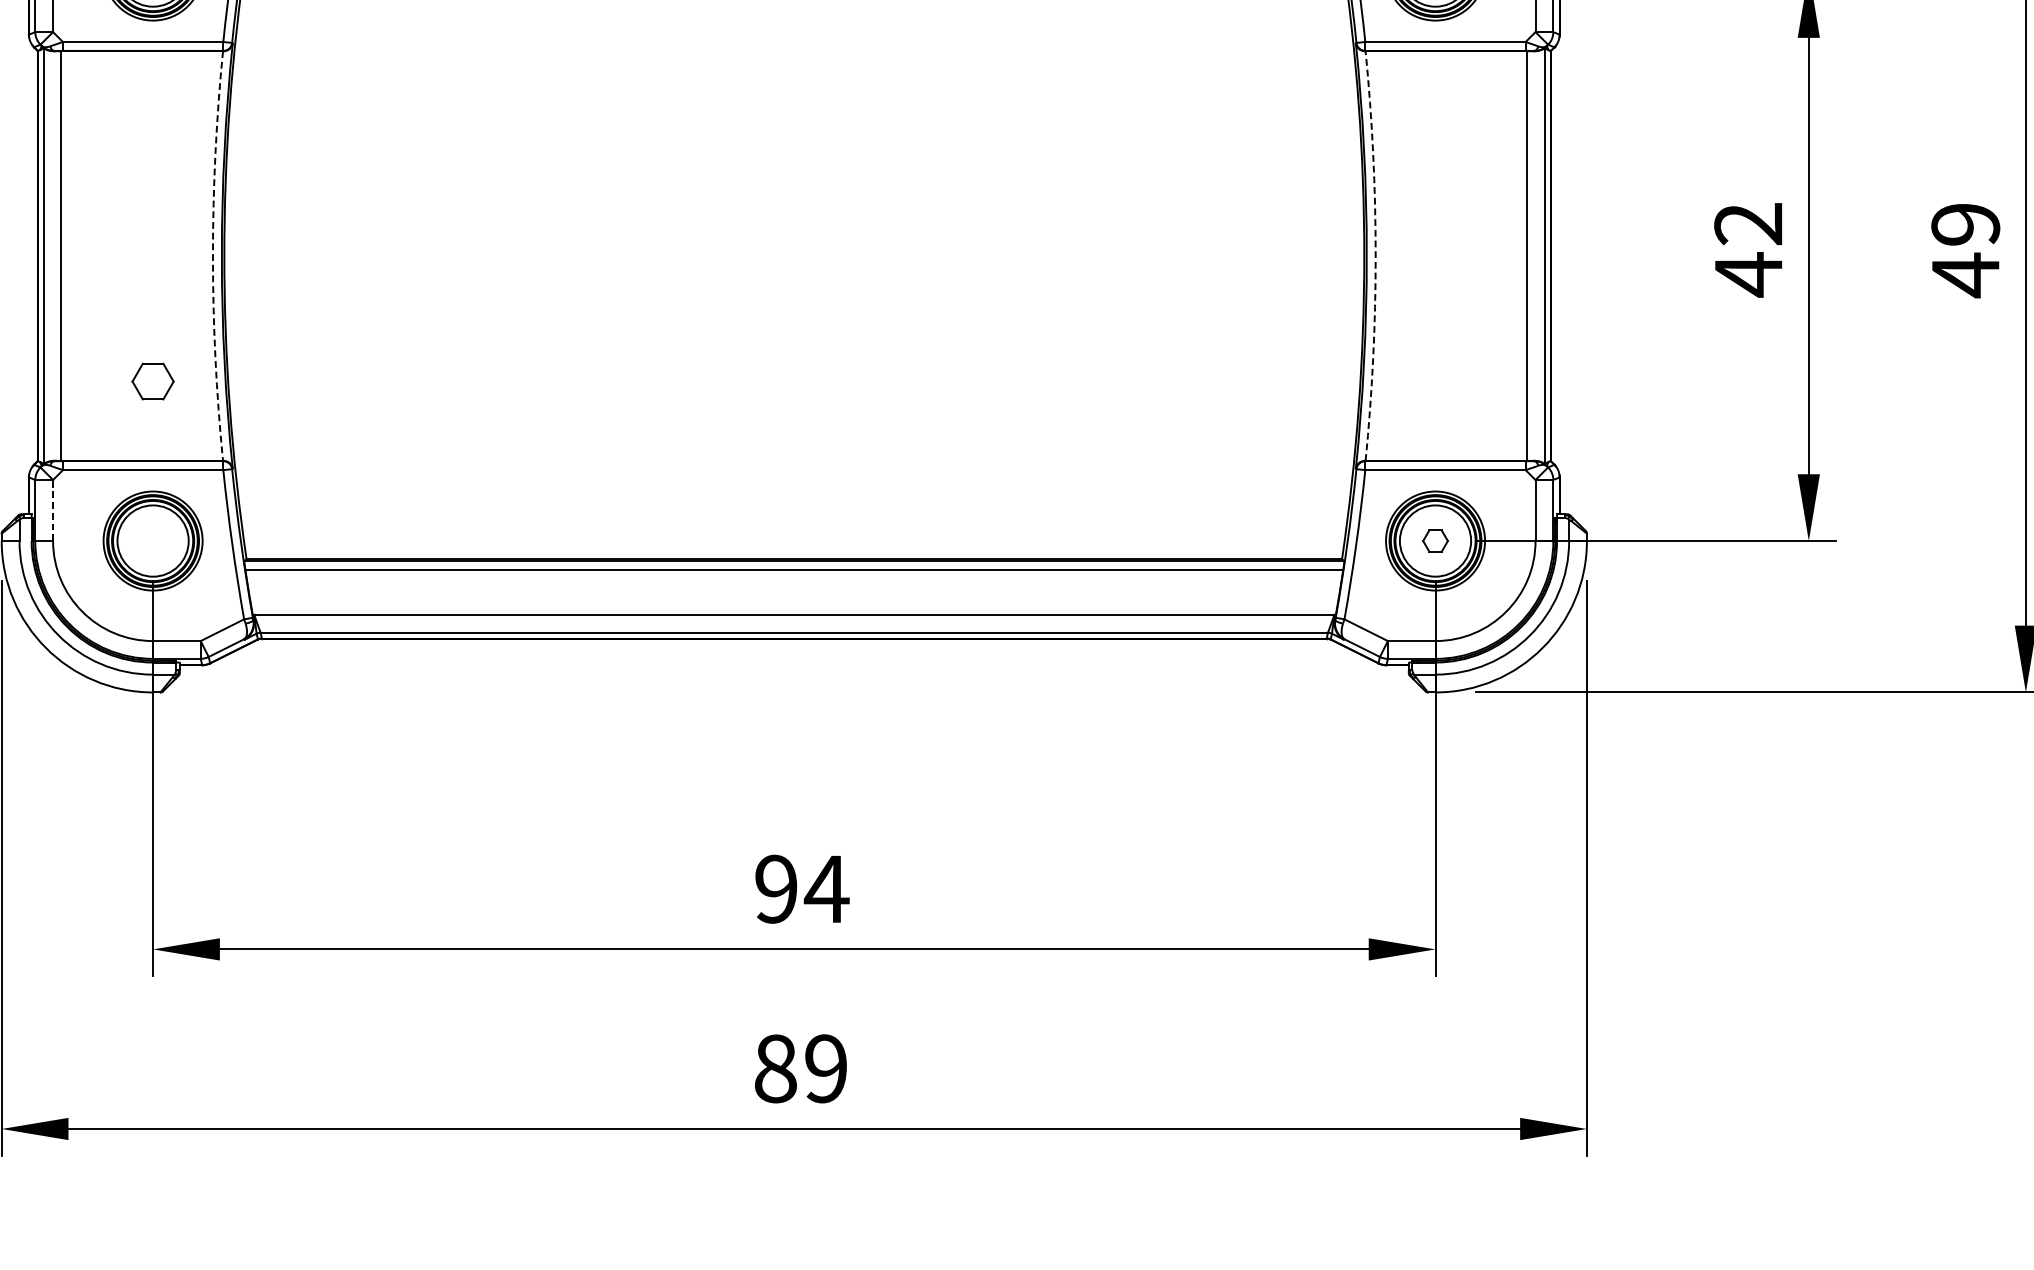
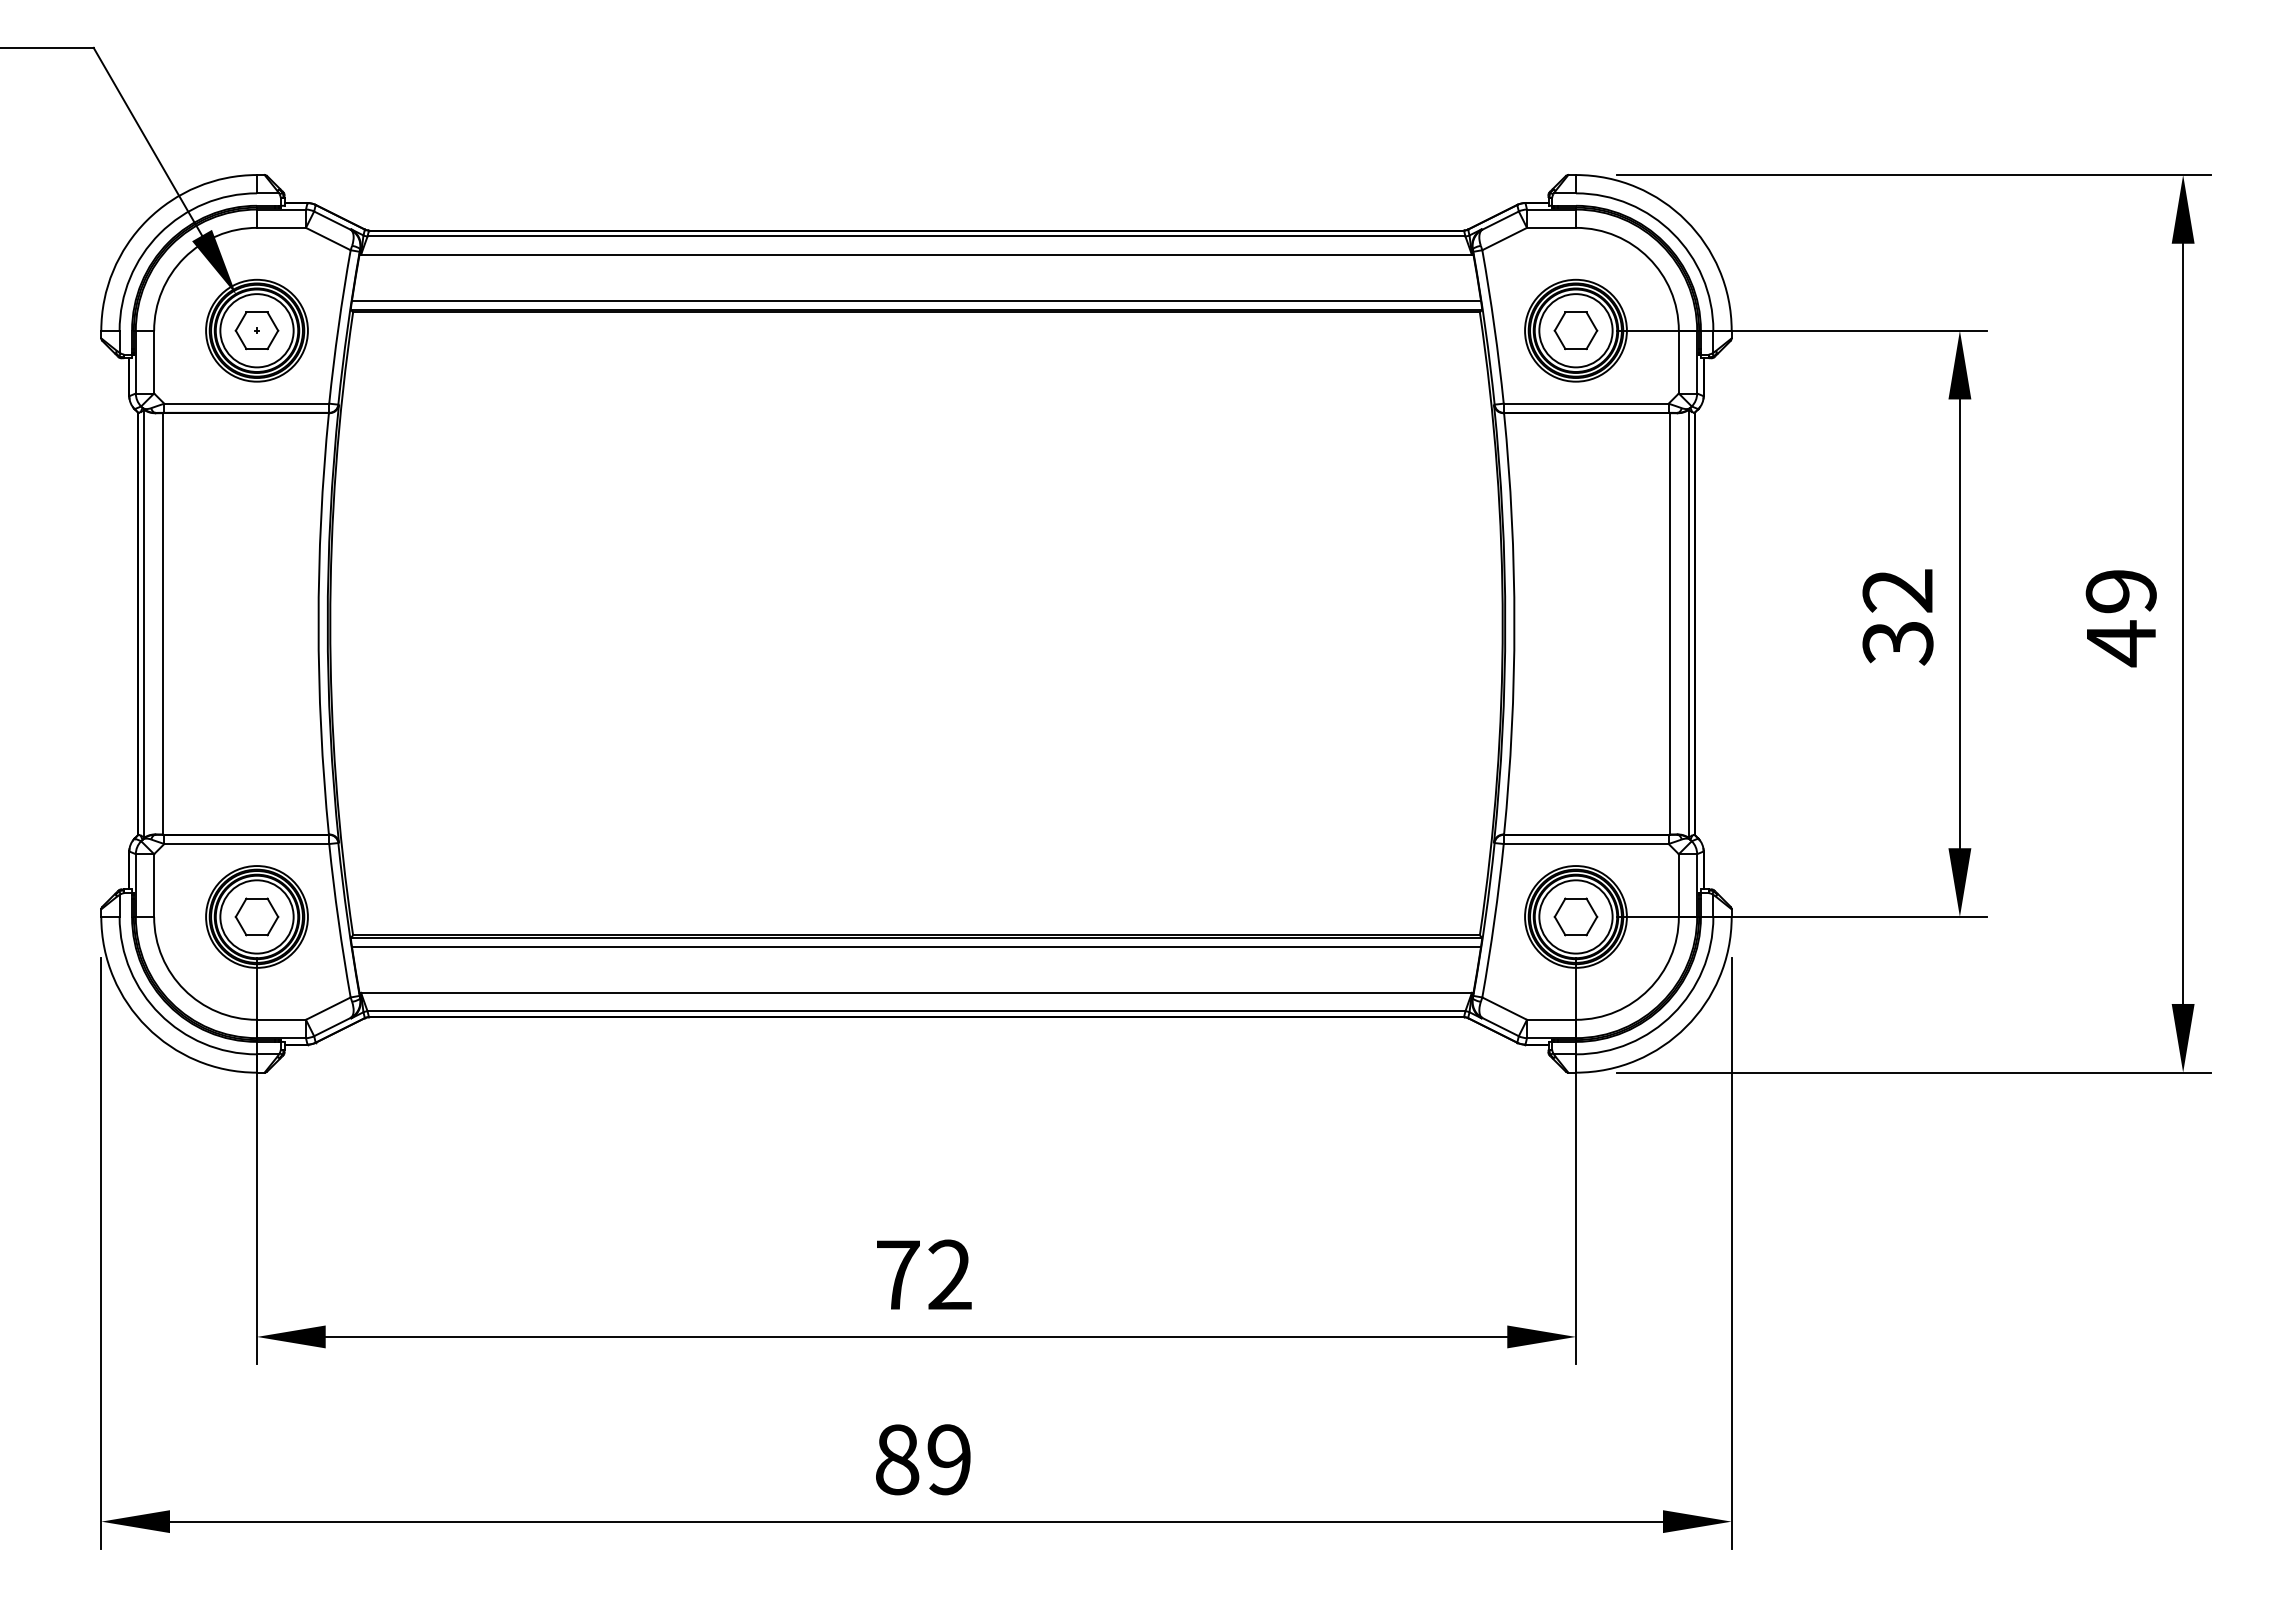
arc: (212, 255) -> (318, 623), dashed -> solid
arc: (1375, 255) -> (1514, 623), dashed -> solid
text: (1748, 274) -> (1897, 642), 42 -> 32
part: (152, 381) -> (256, 916), moved
line: (53, 510) -> (154, 885), dashed -> solid
part: (1435, 540) -> (1575, 916), size x1.67
text: (802, 888) -> (924, 1274), 94 -> 72

